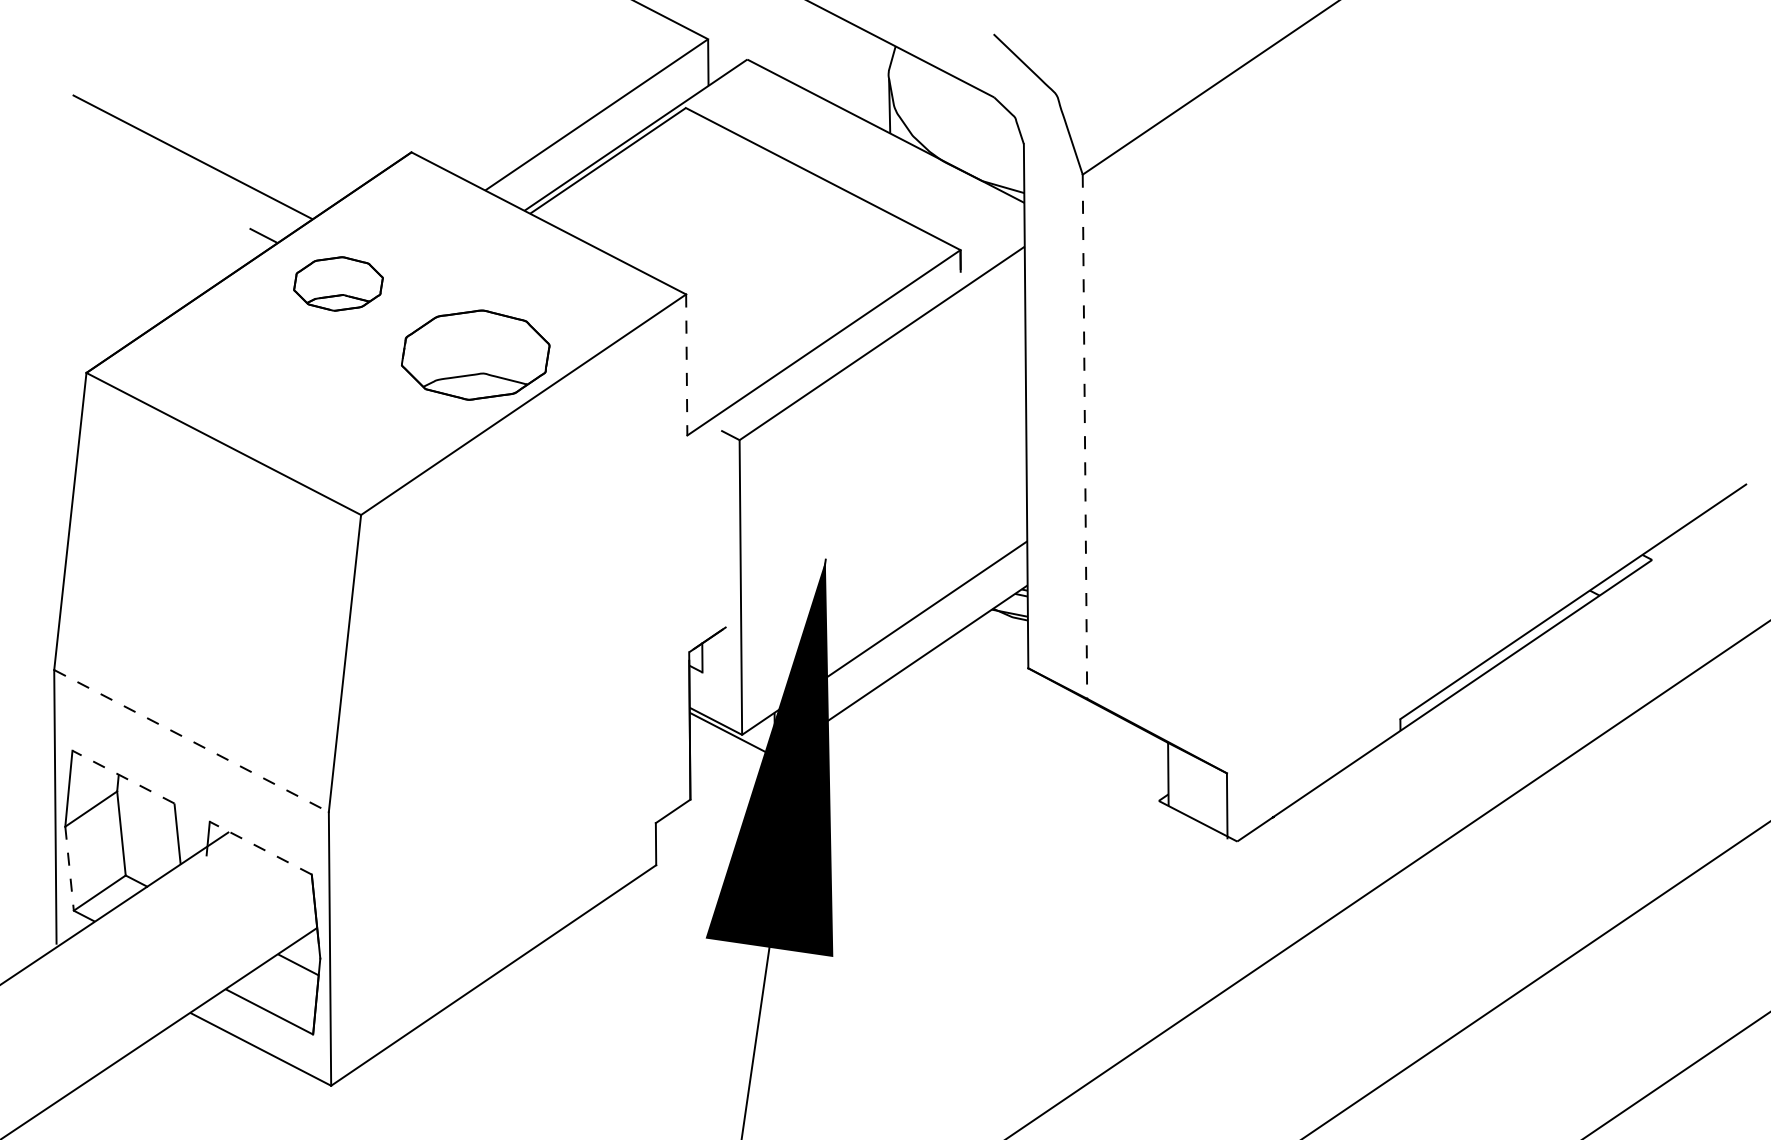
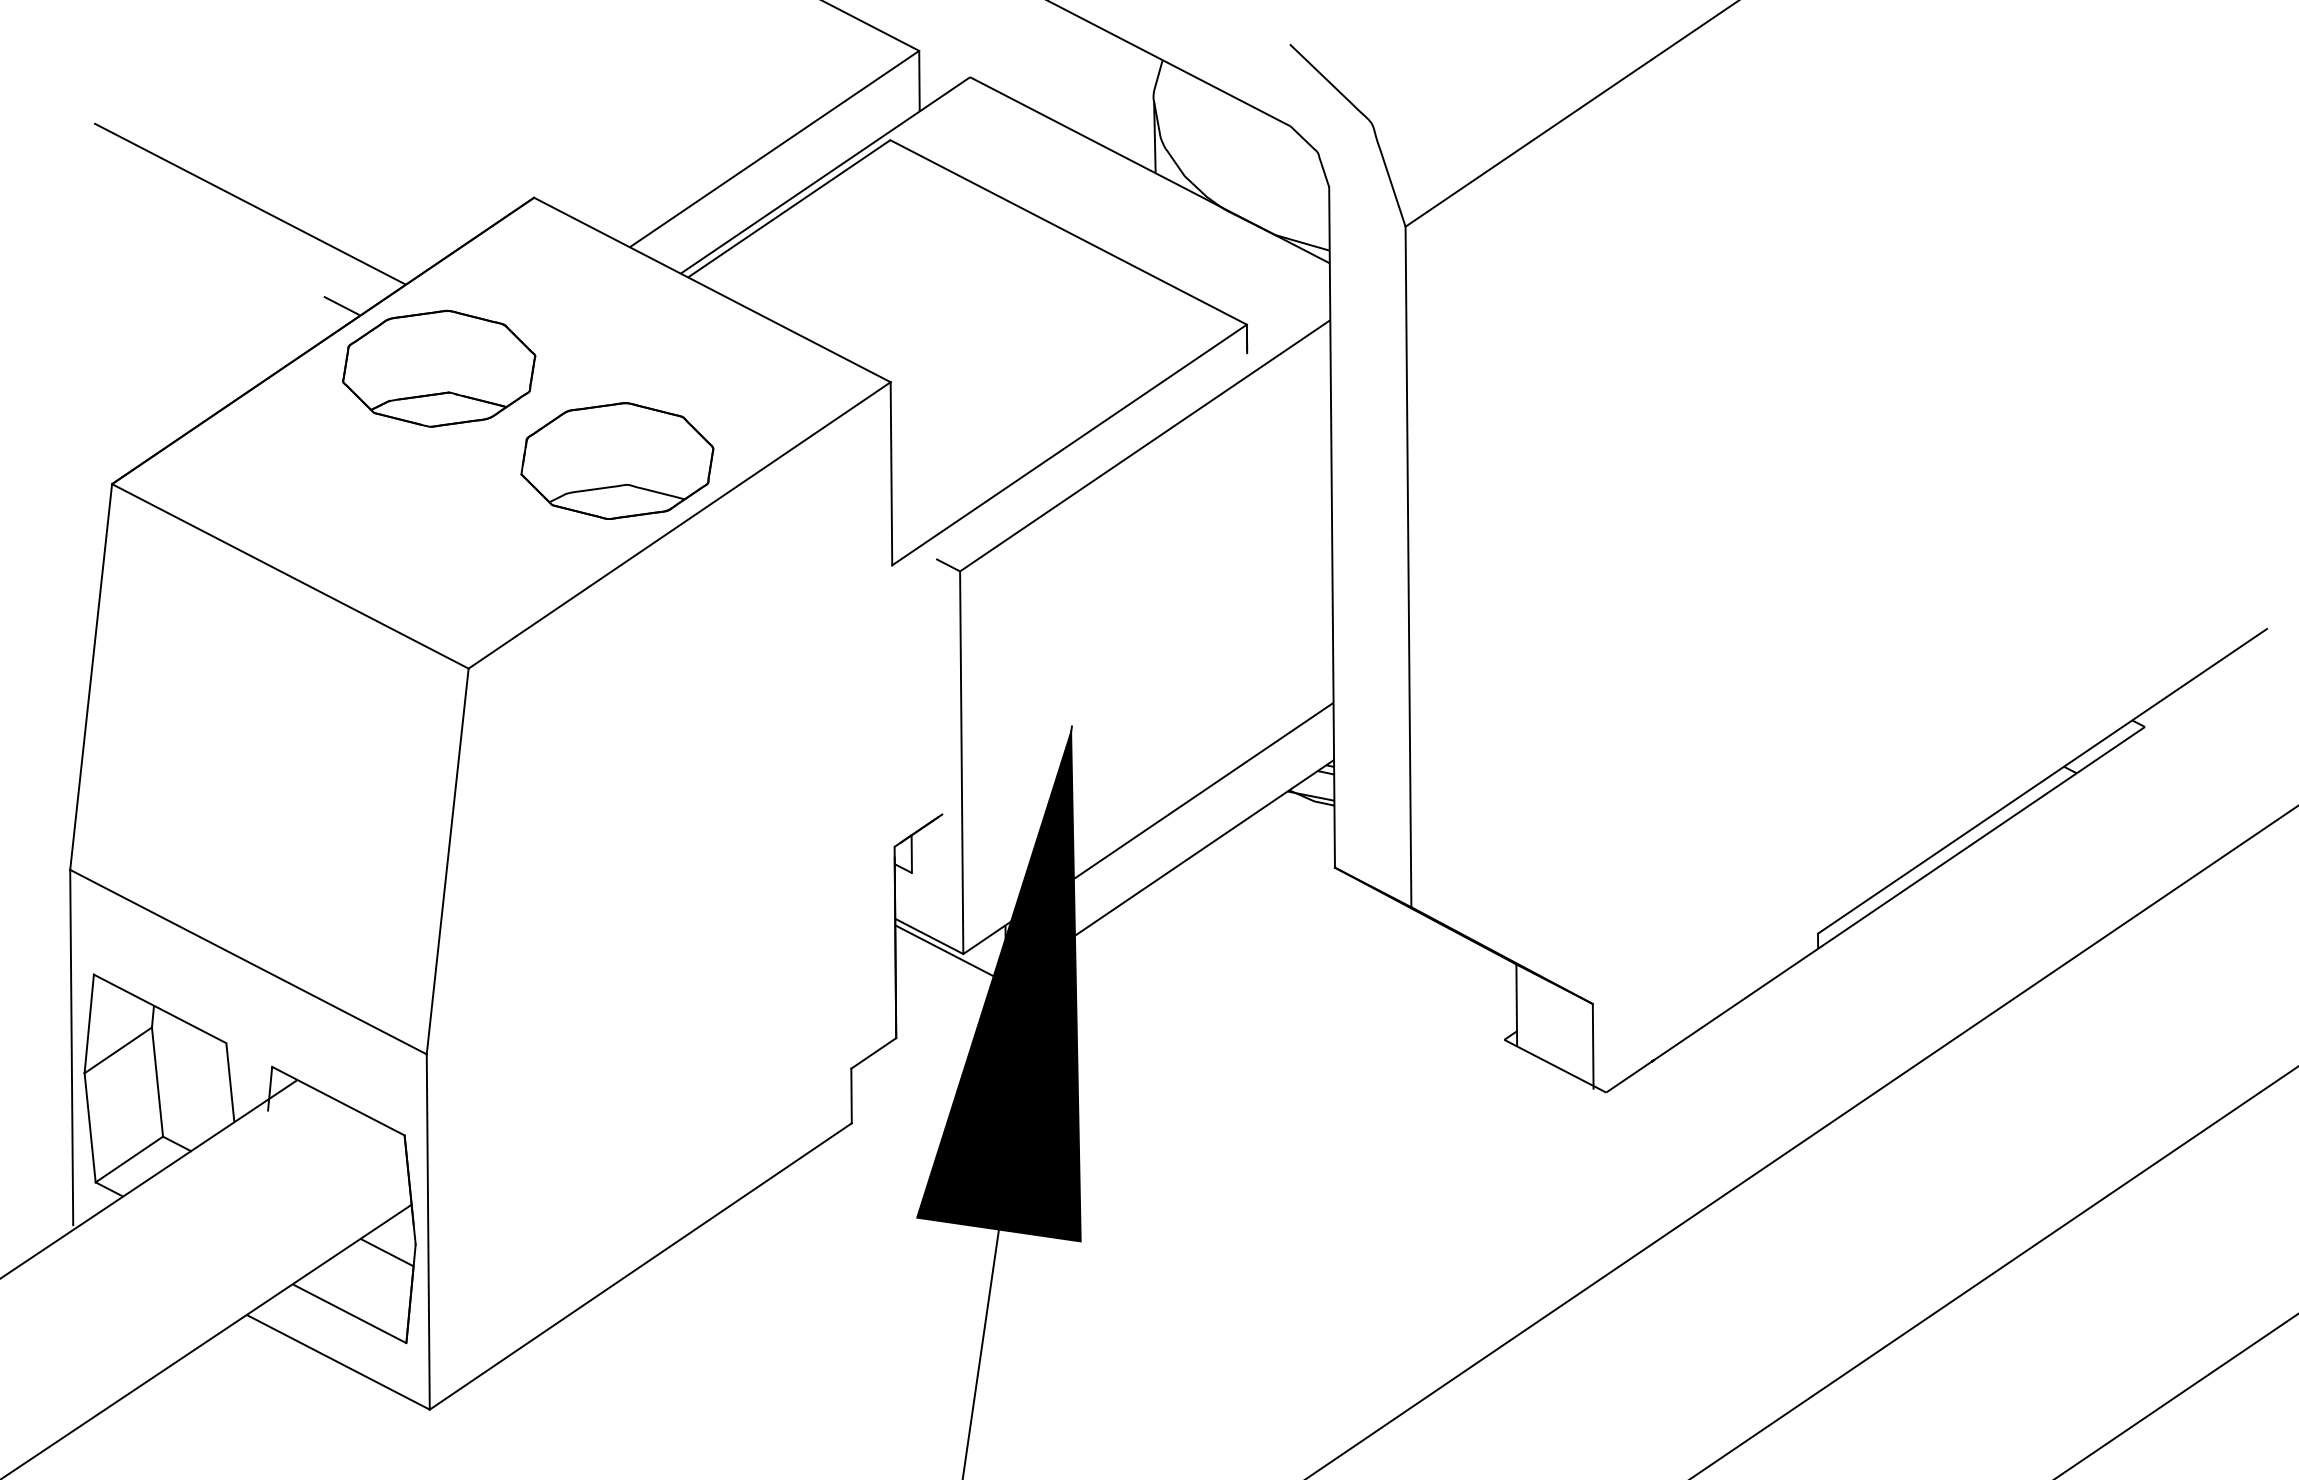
part: (338, 283) -> (439, 368), size x1.67
line: (686, 364) -> (891, 473), dashed -> solid
line: (1084, 437) -> (1408, 567), dashed -> solid
line: (191, 741) -> (248, 962), dashed -> solid
line: (123, 776) -> (160, 1008), dashed -> solid
line: (260, 848) -> (338, 1101), dashed -> solid
line: (69, 868) -> (90, 1127), dashed -> solid

